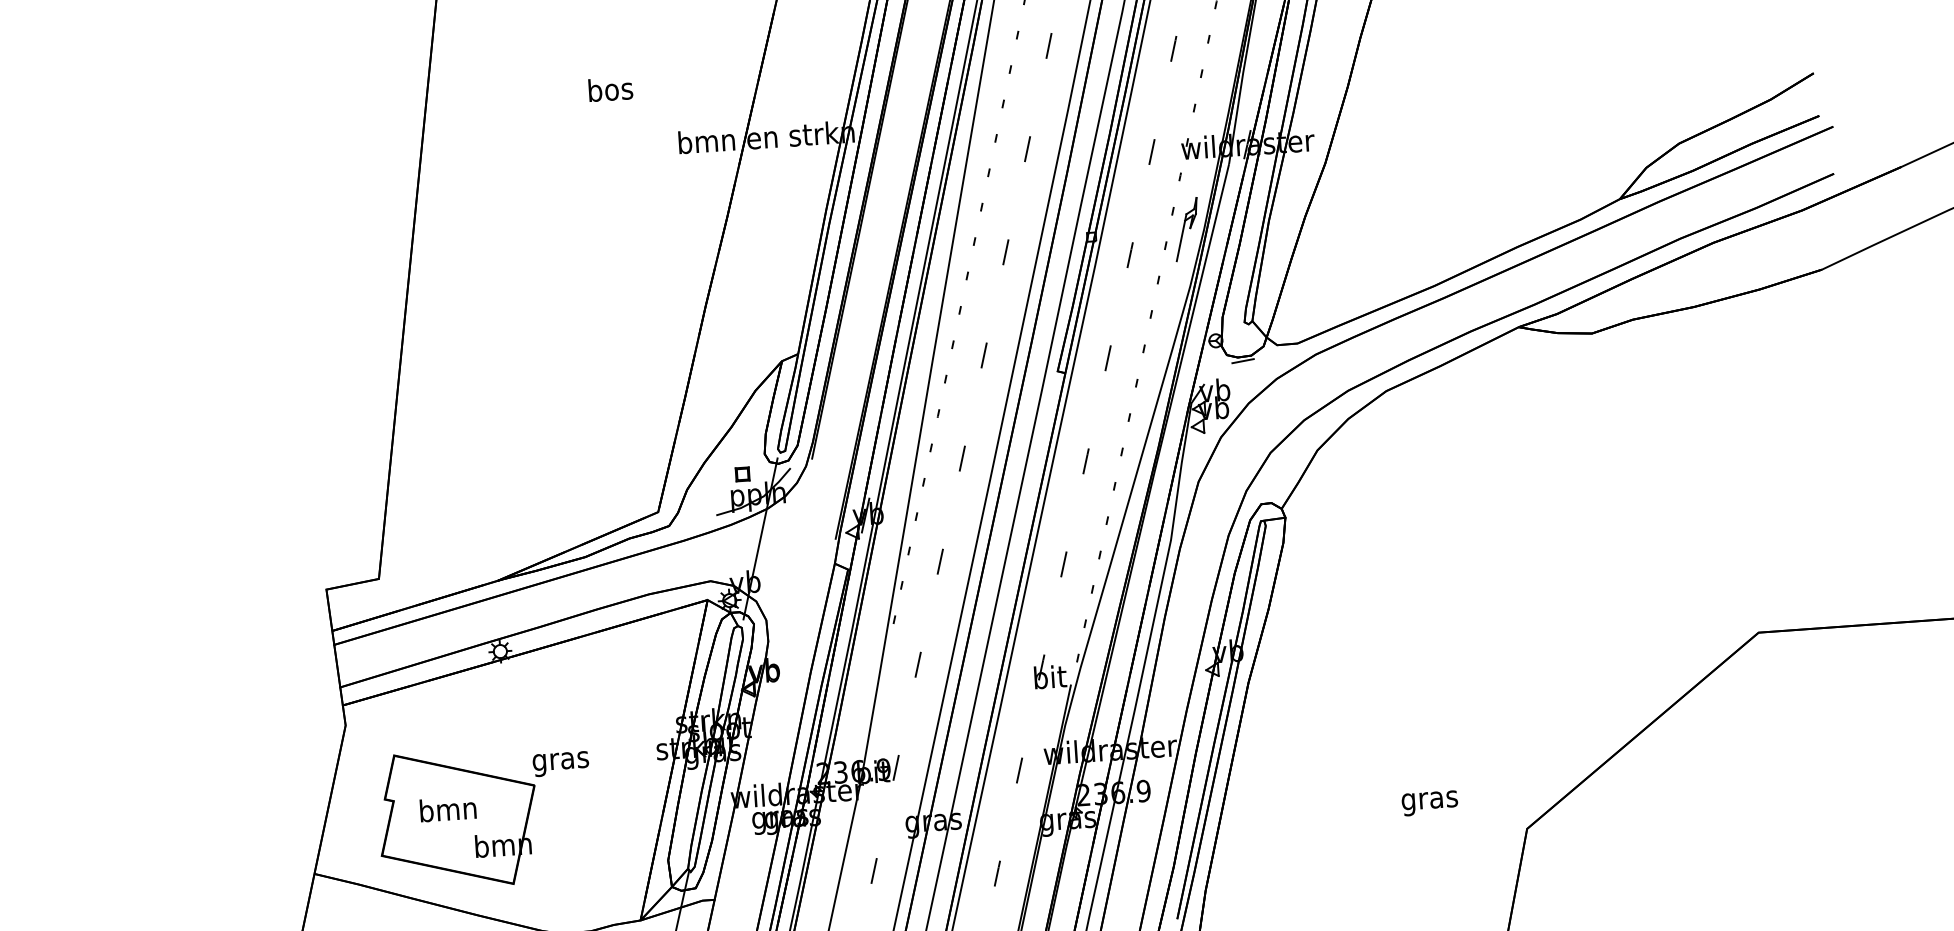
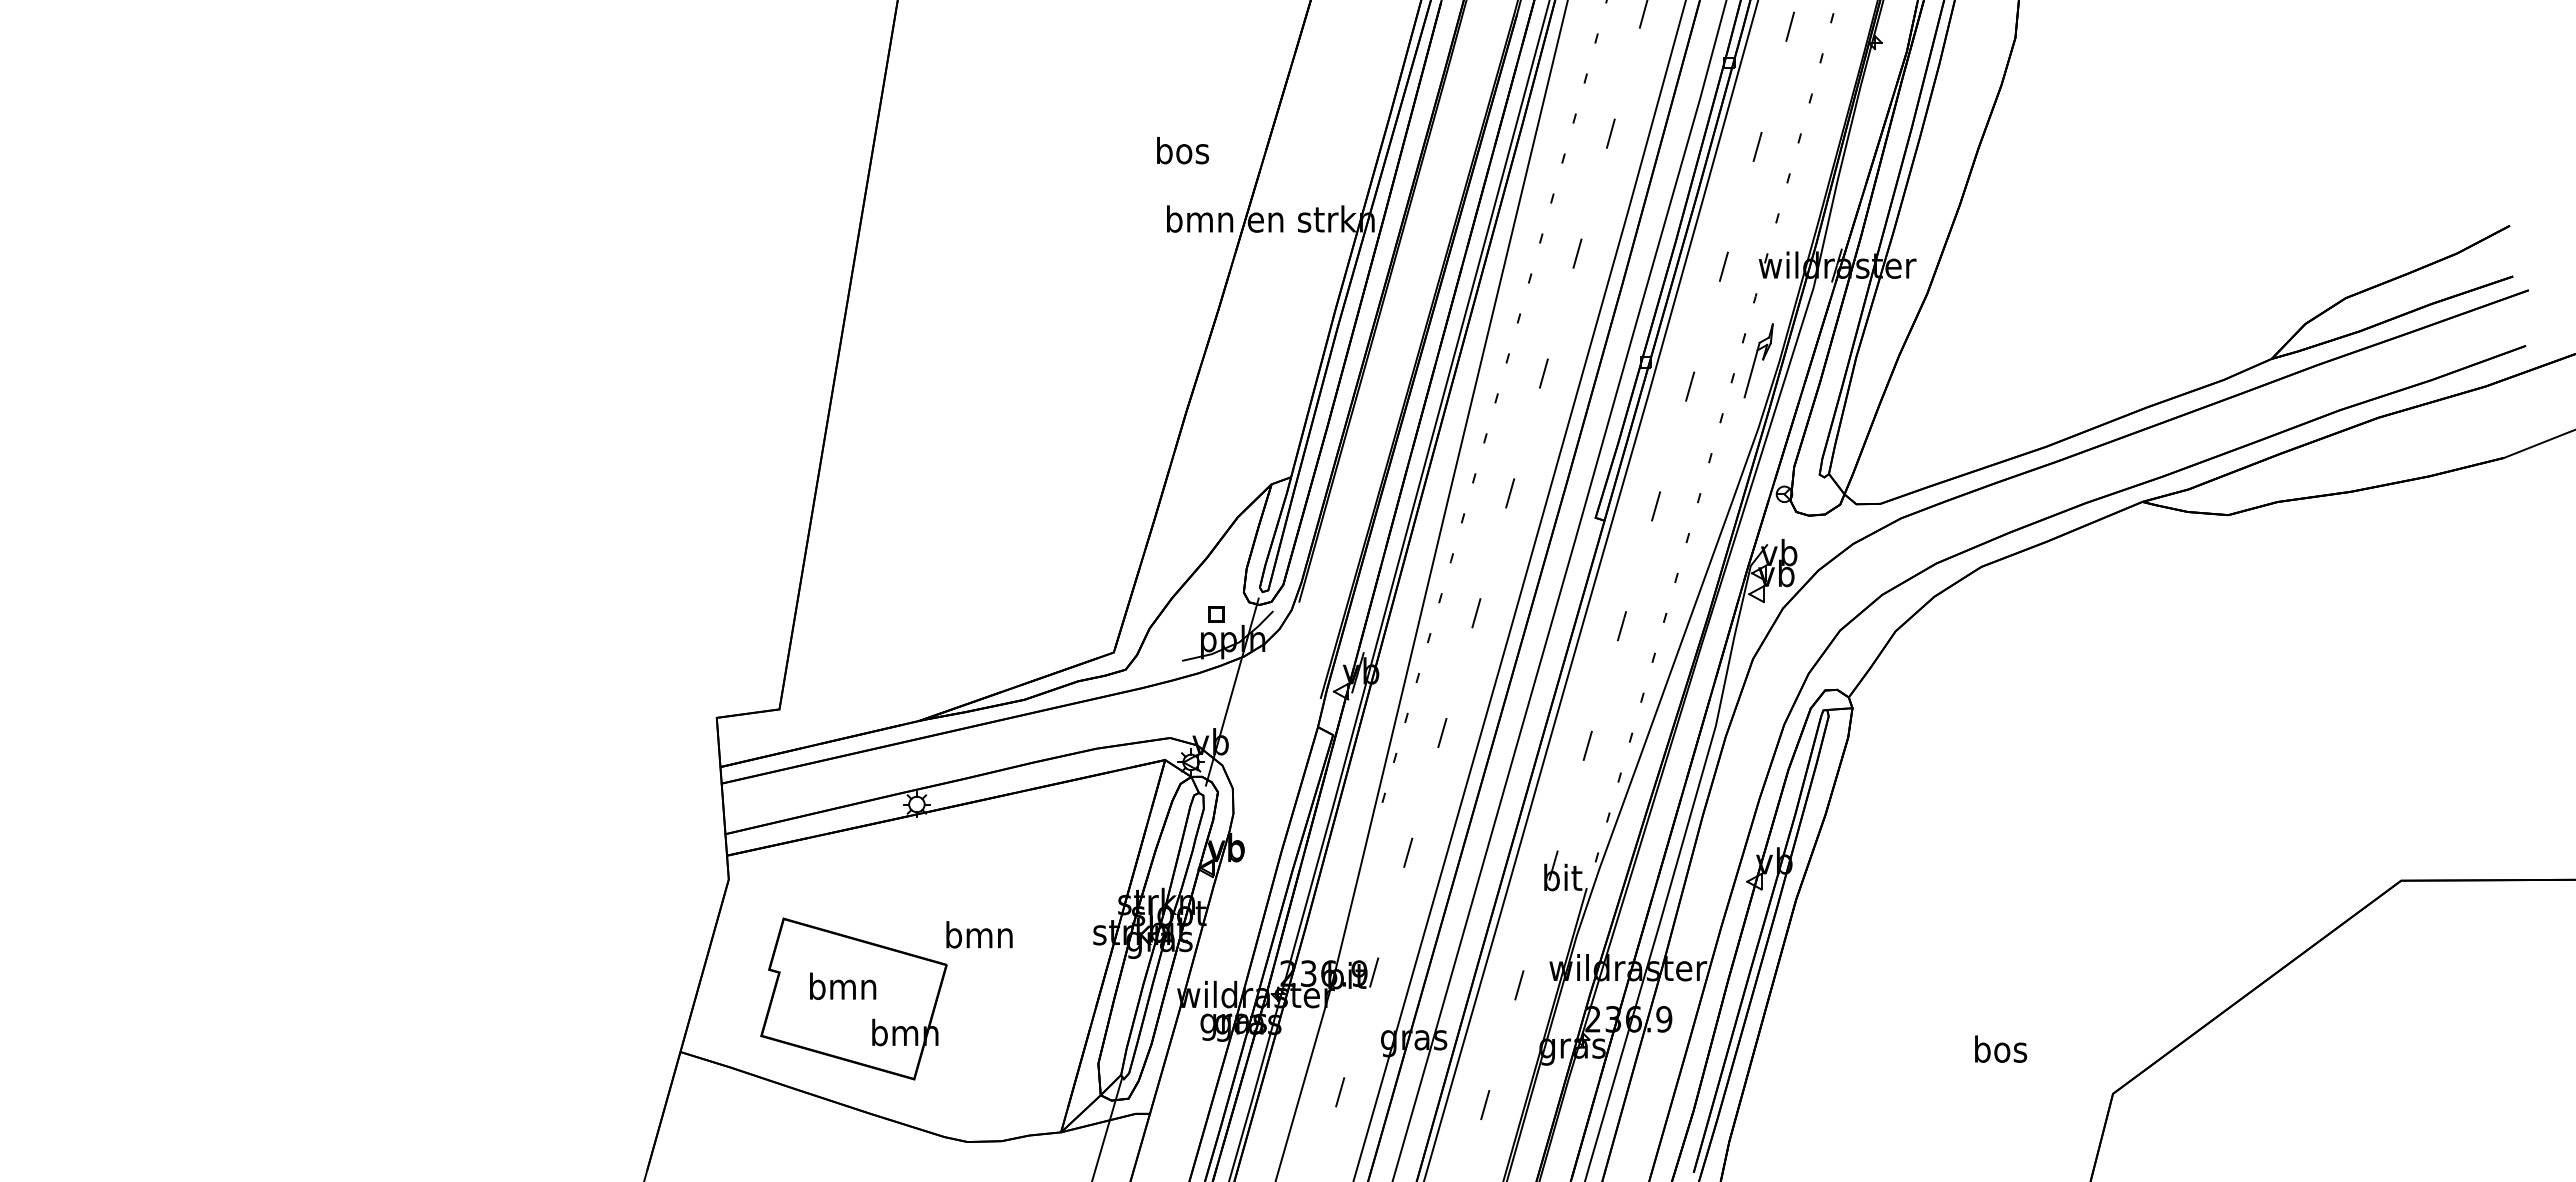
text: (611, 89) -> (1183, 150), moved
line: (1242, 360) -> (1814, 519), removed
text: (560, 761) -> (979, 938), gras -> bmn
text: (1429, 800) -> (2000, 1052), gras -> bos

